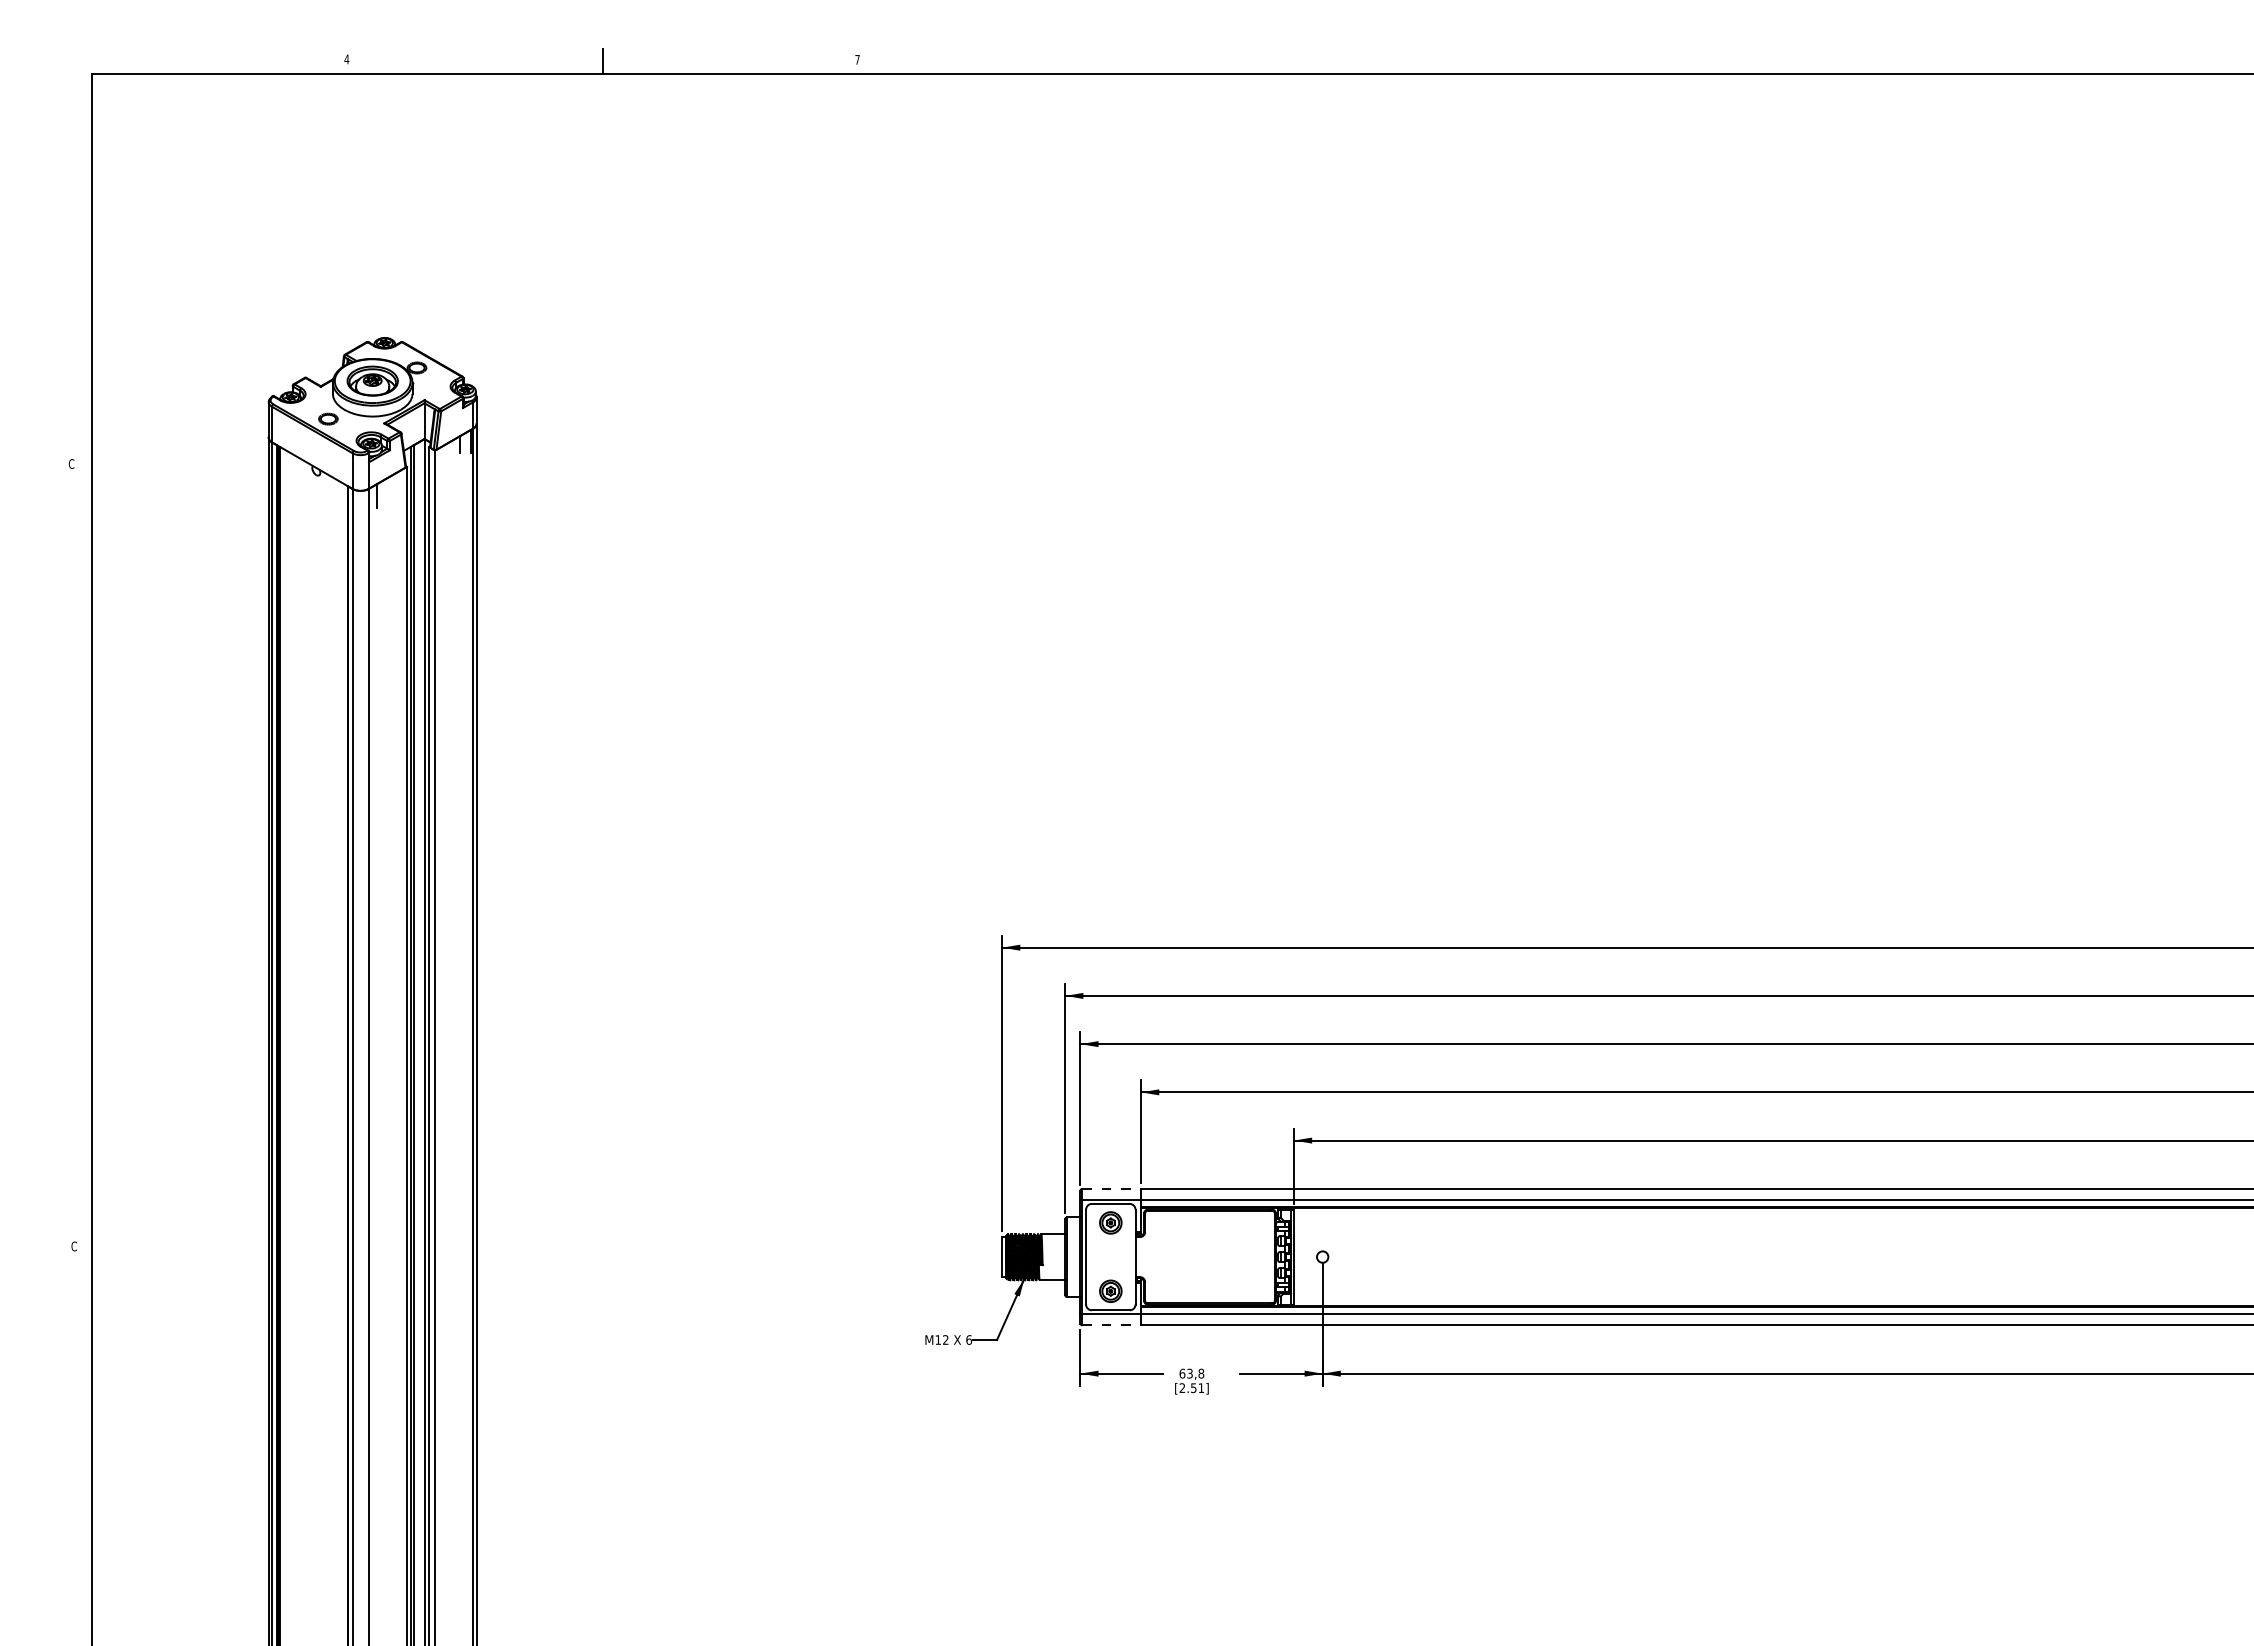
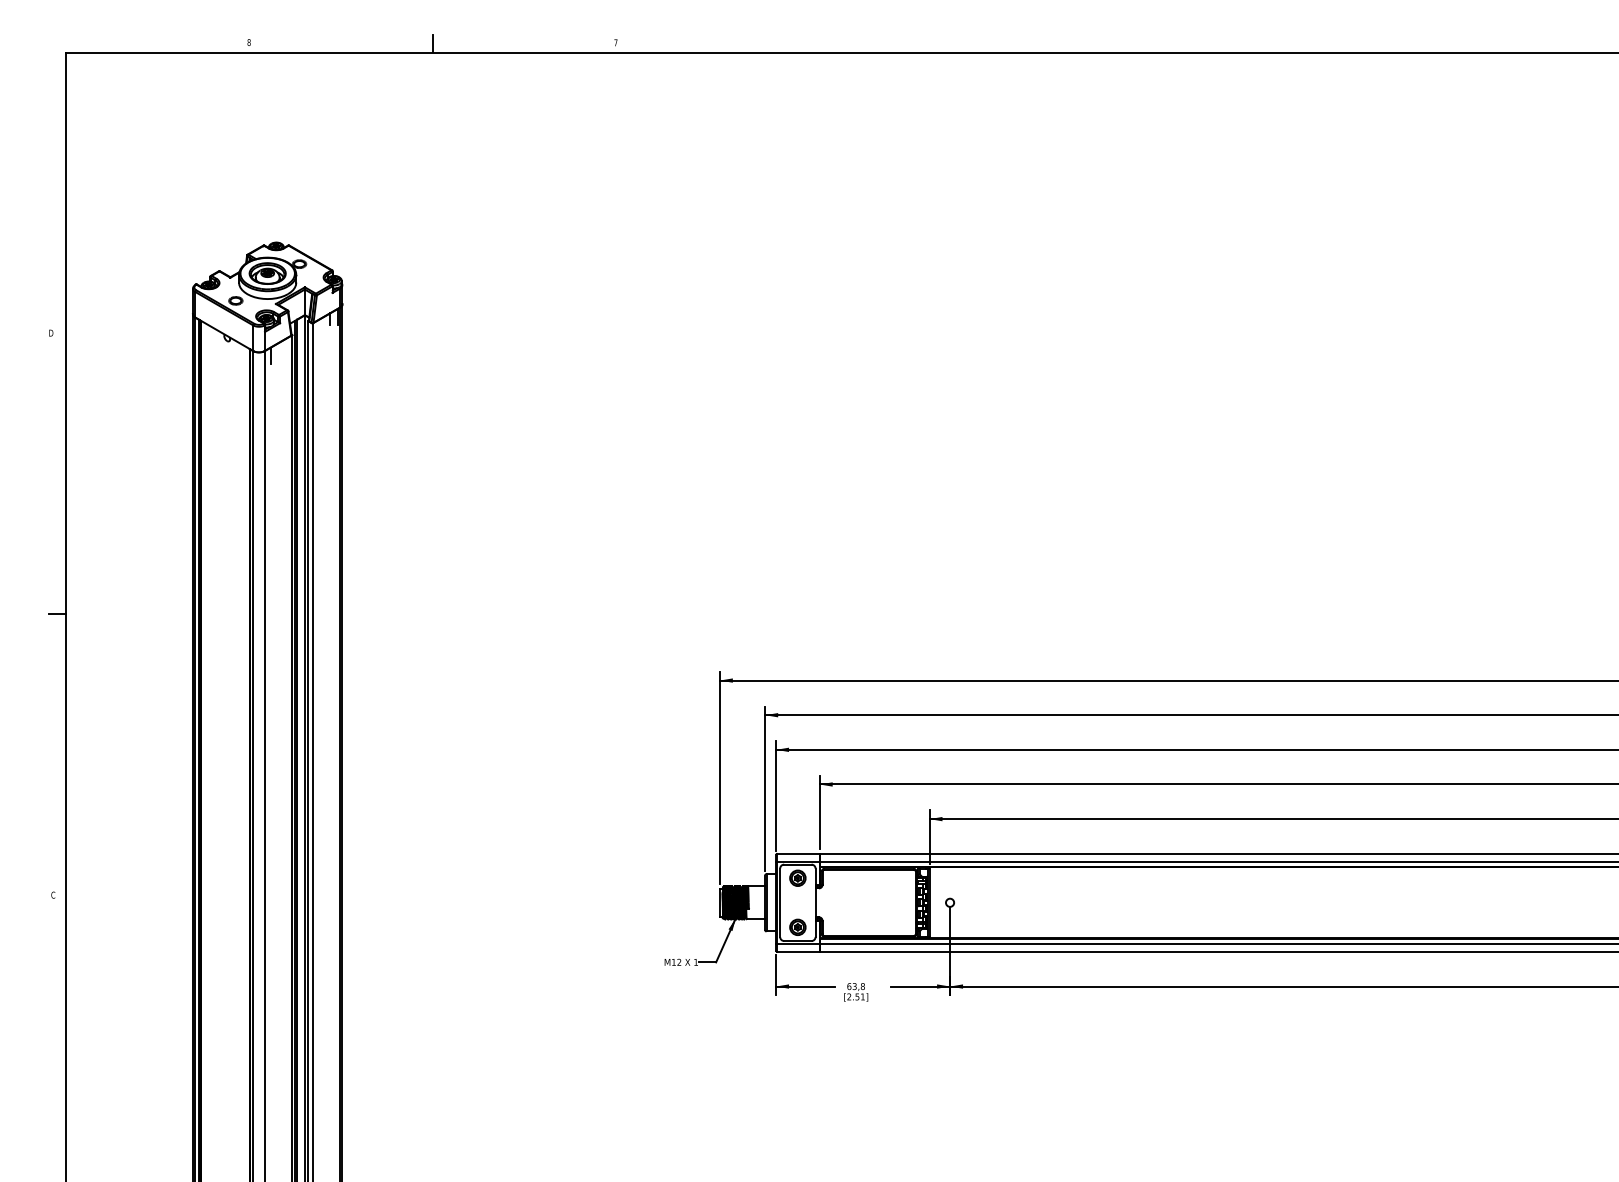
text: (346, 59) -> (248, 42), 4 -> 8
text: (71, 463) -> (51, 332), C -> D
line: (79, 855) -> (57, 614), added
line: (1112, 1188) -> (799, 853), dashed -> solid
line: (1112, 1325) -> (799, 951), dashed -> solid
text: (969, 1339) -> (696, 962), 6 -> 1

